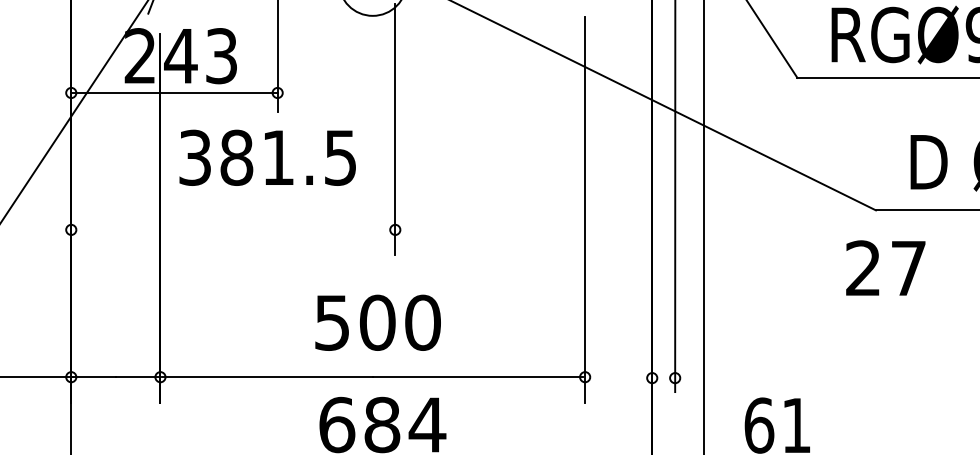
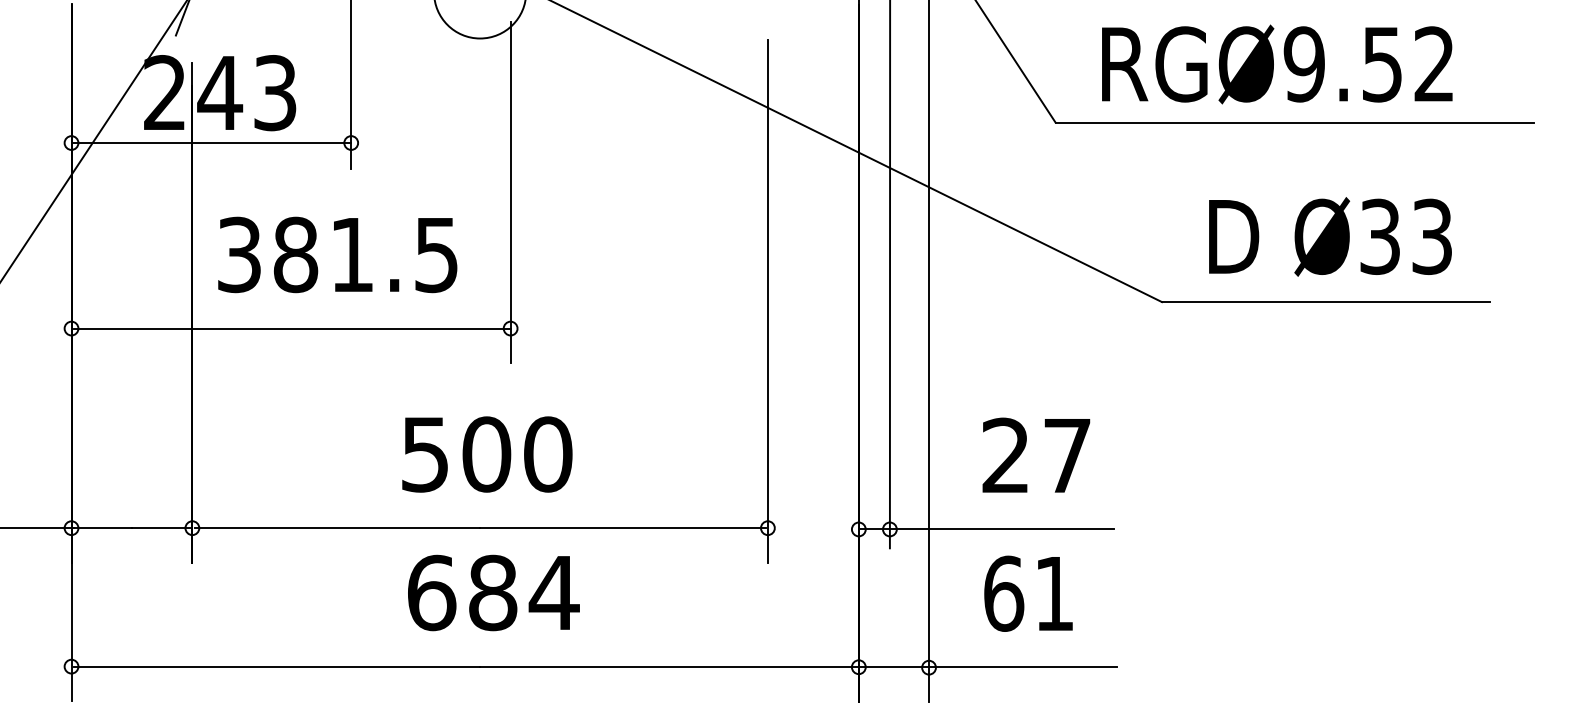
text: (267, 157) -> (337, 254), moved
line: (233, 229) -> (291, 328), added
text: (885, 267) -> (1036, 454), moved
line: (746, 378) -> (986, 529), added

